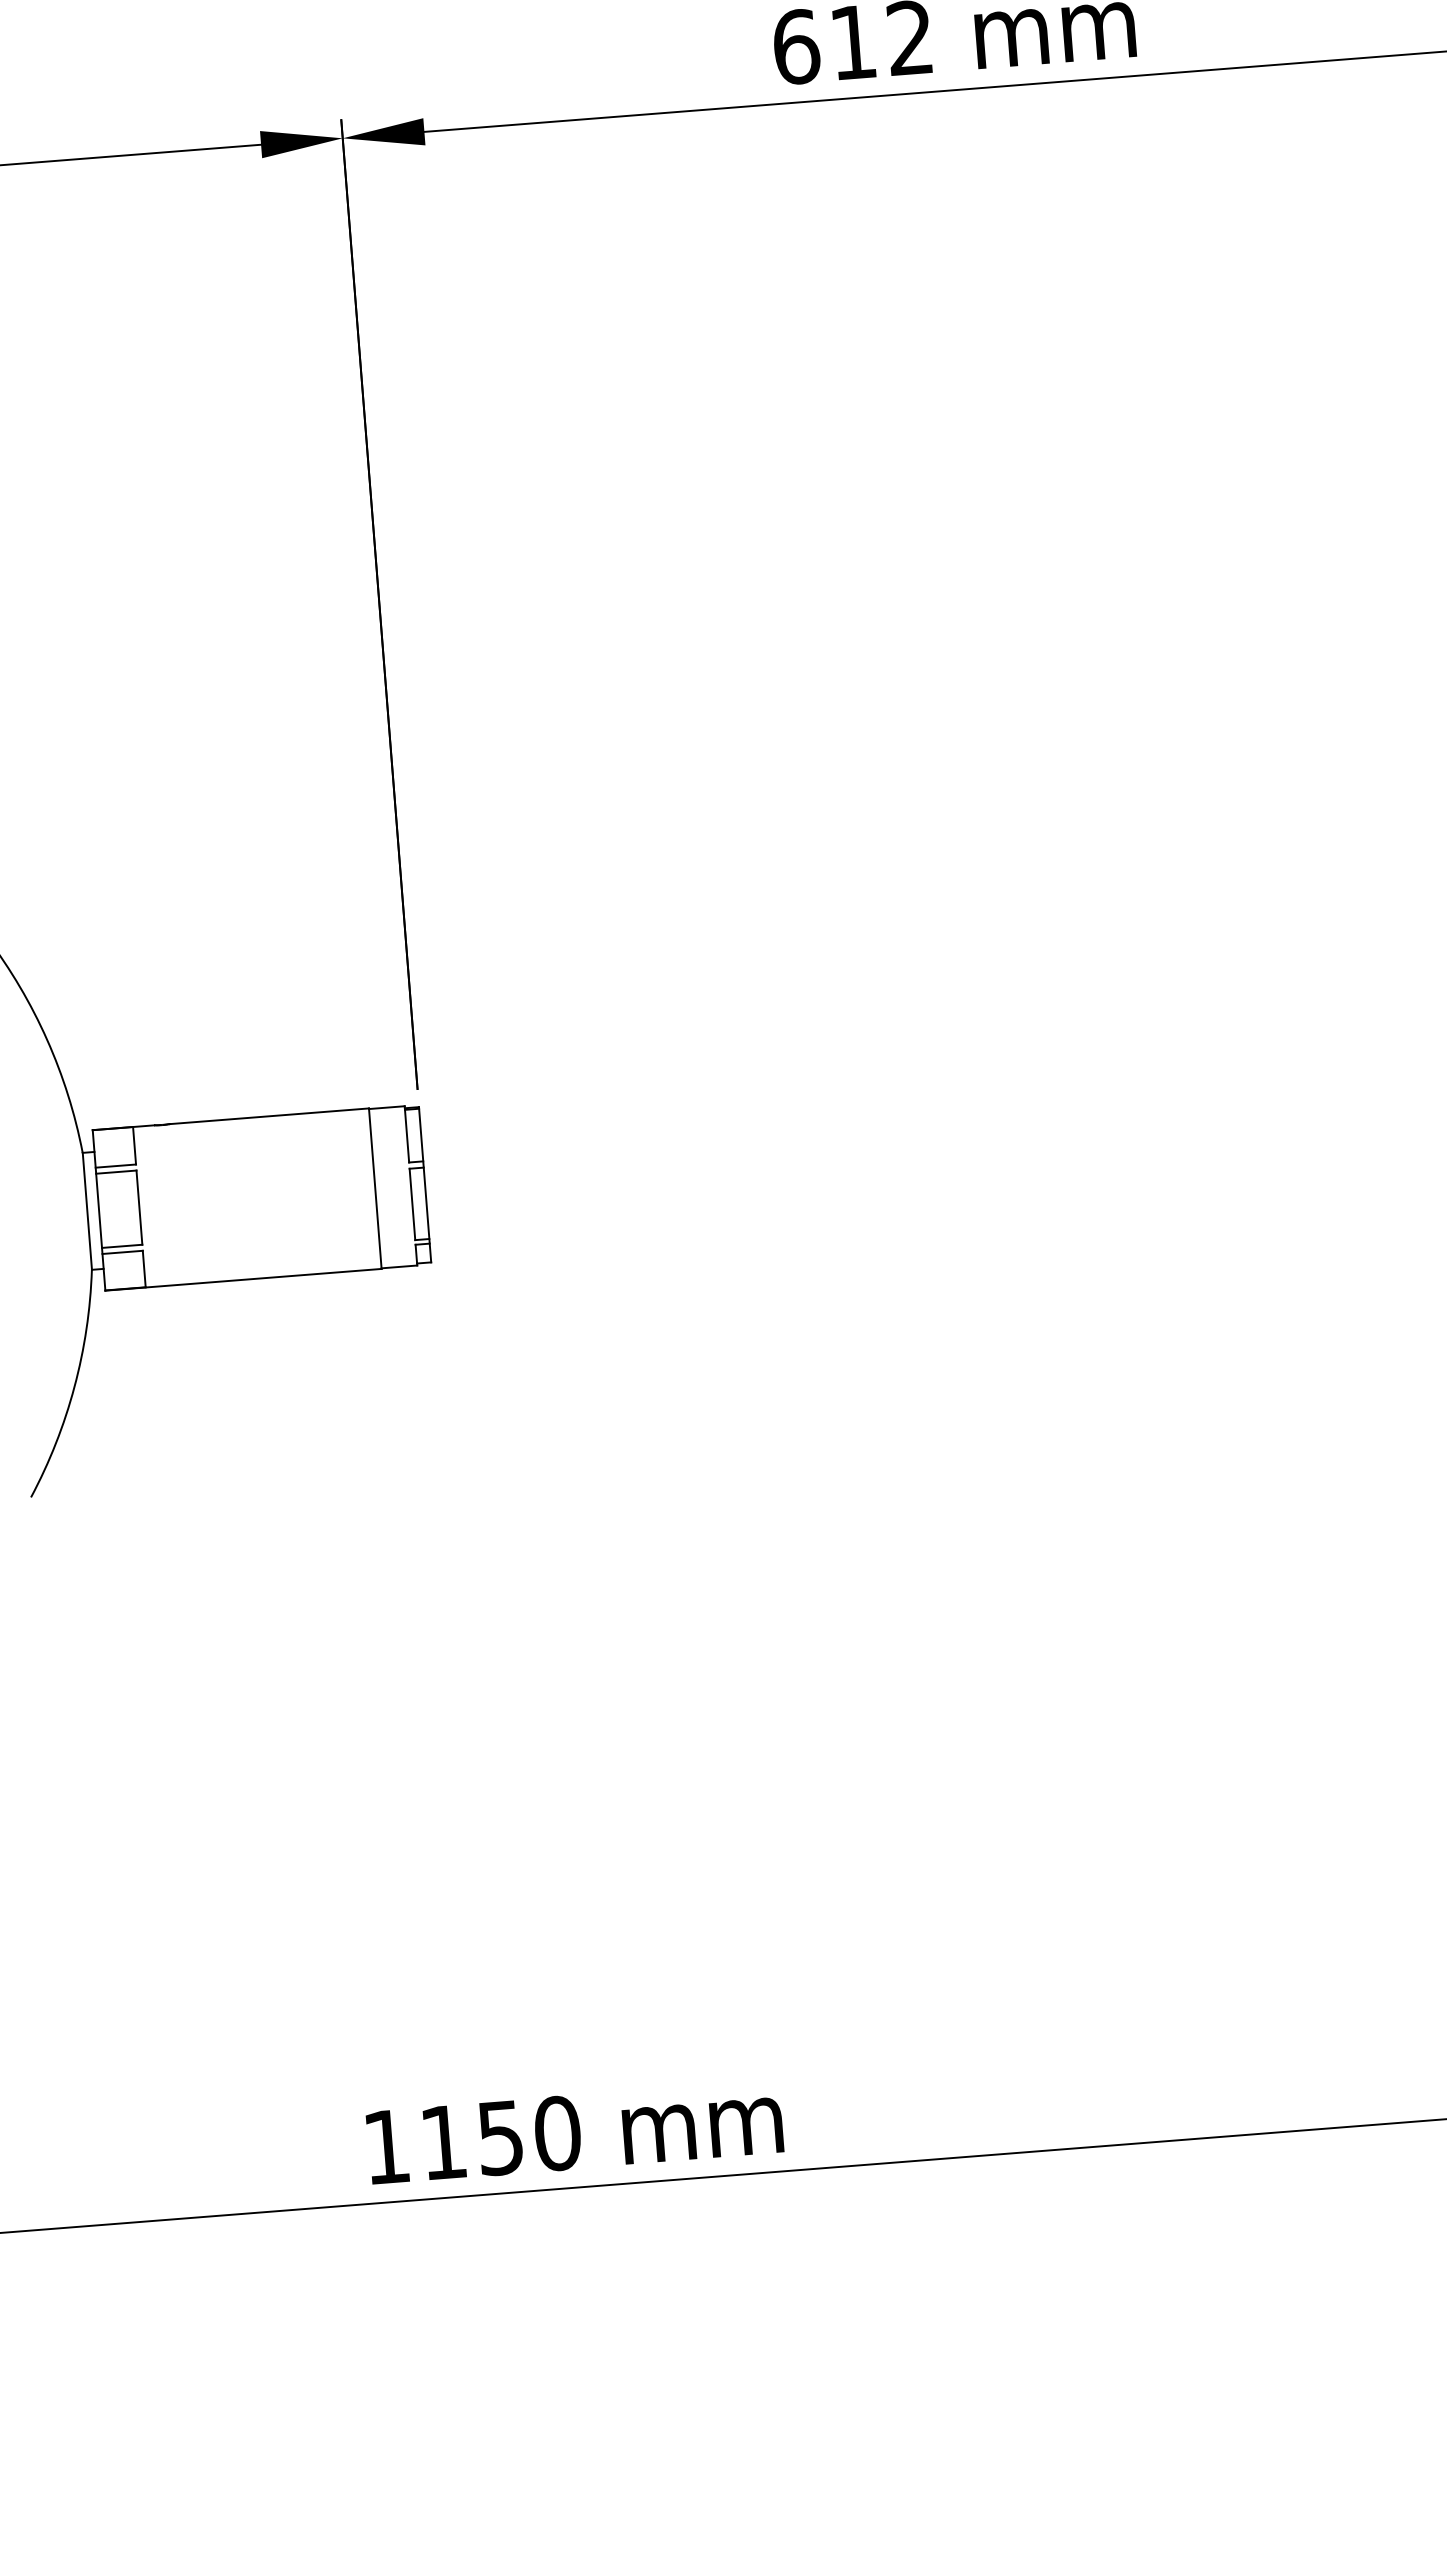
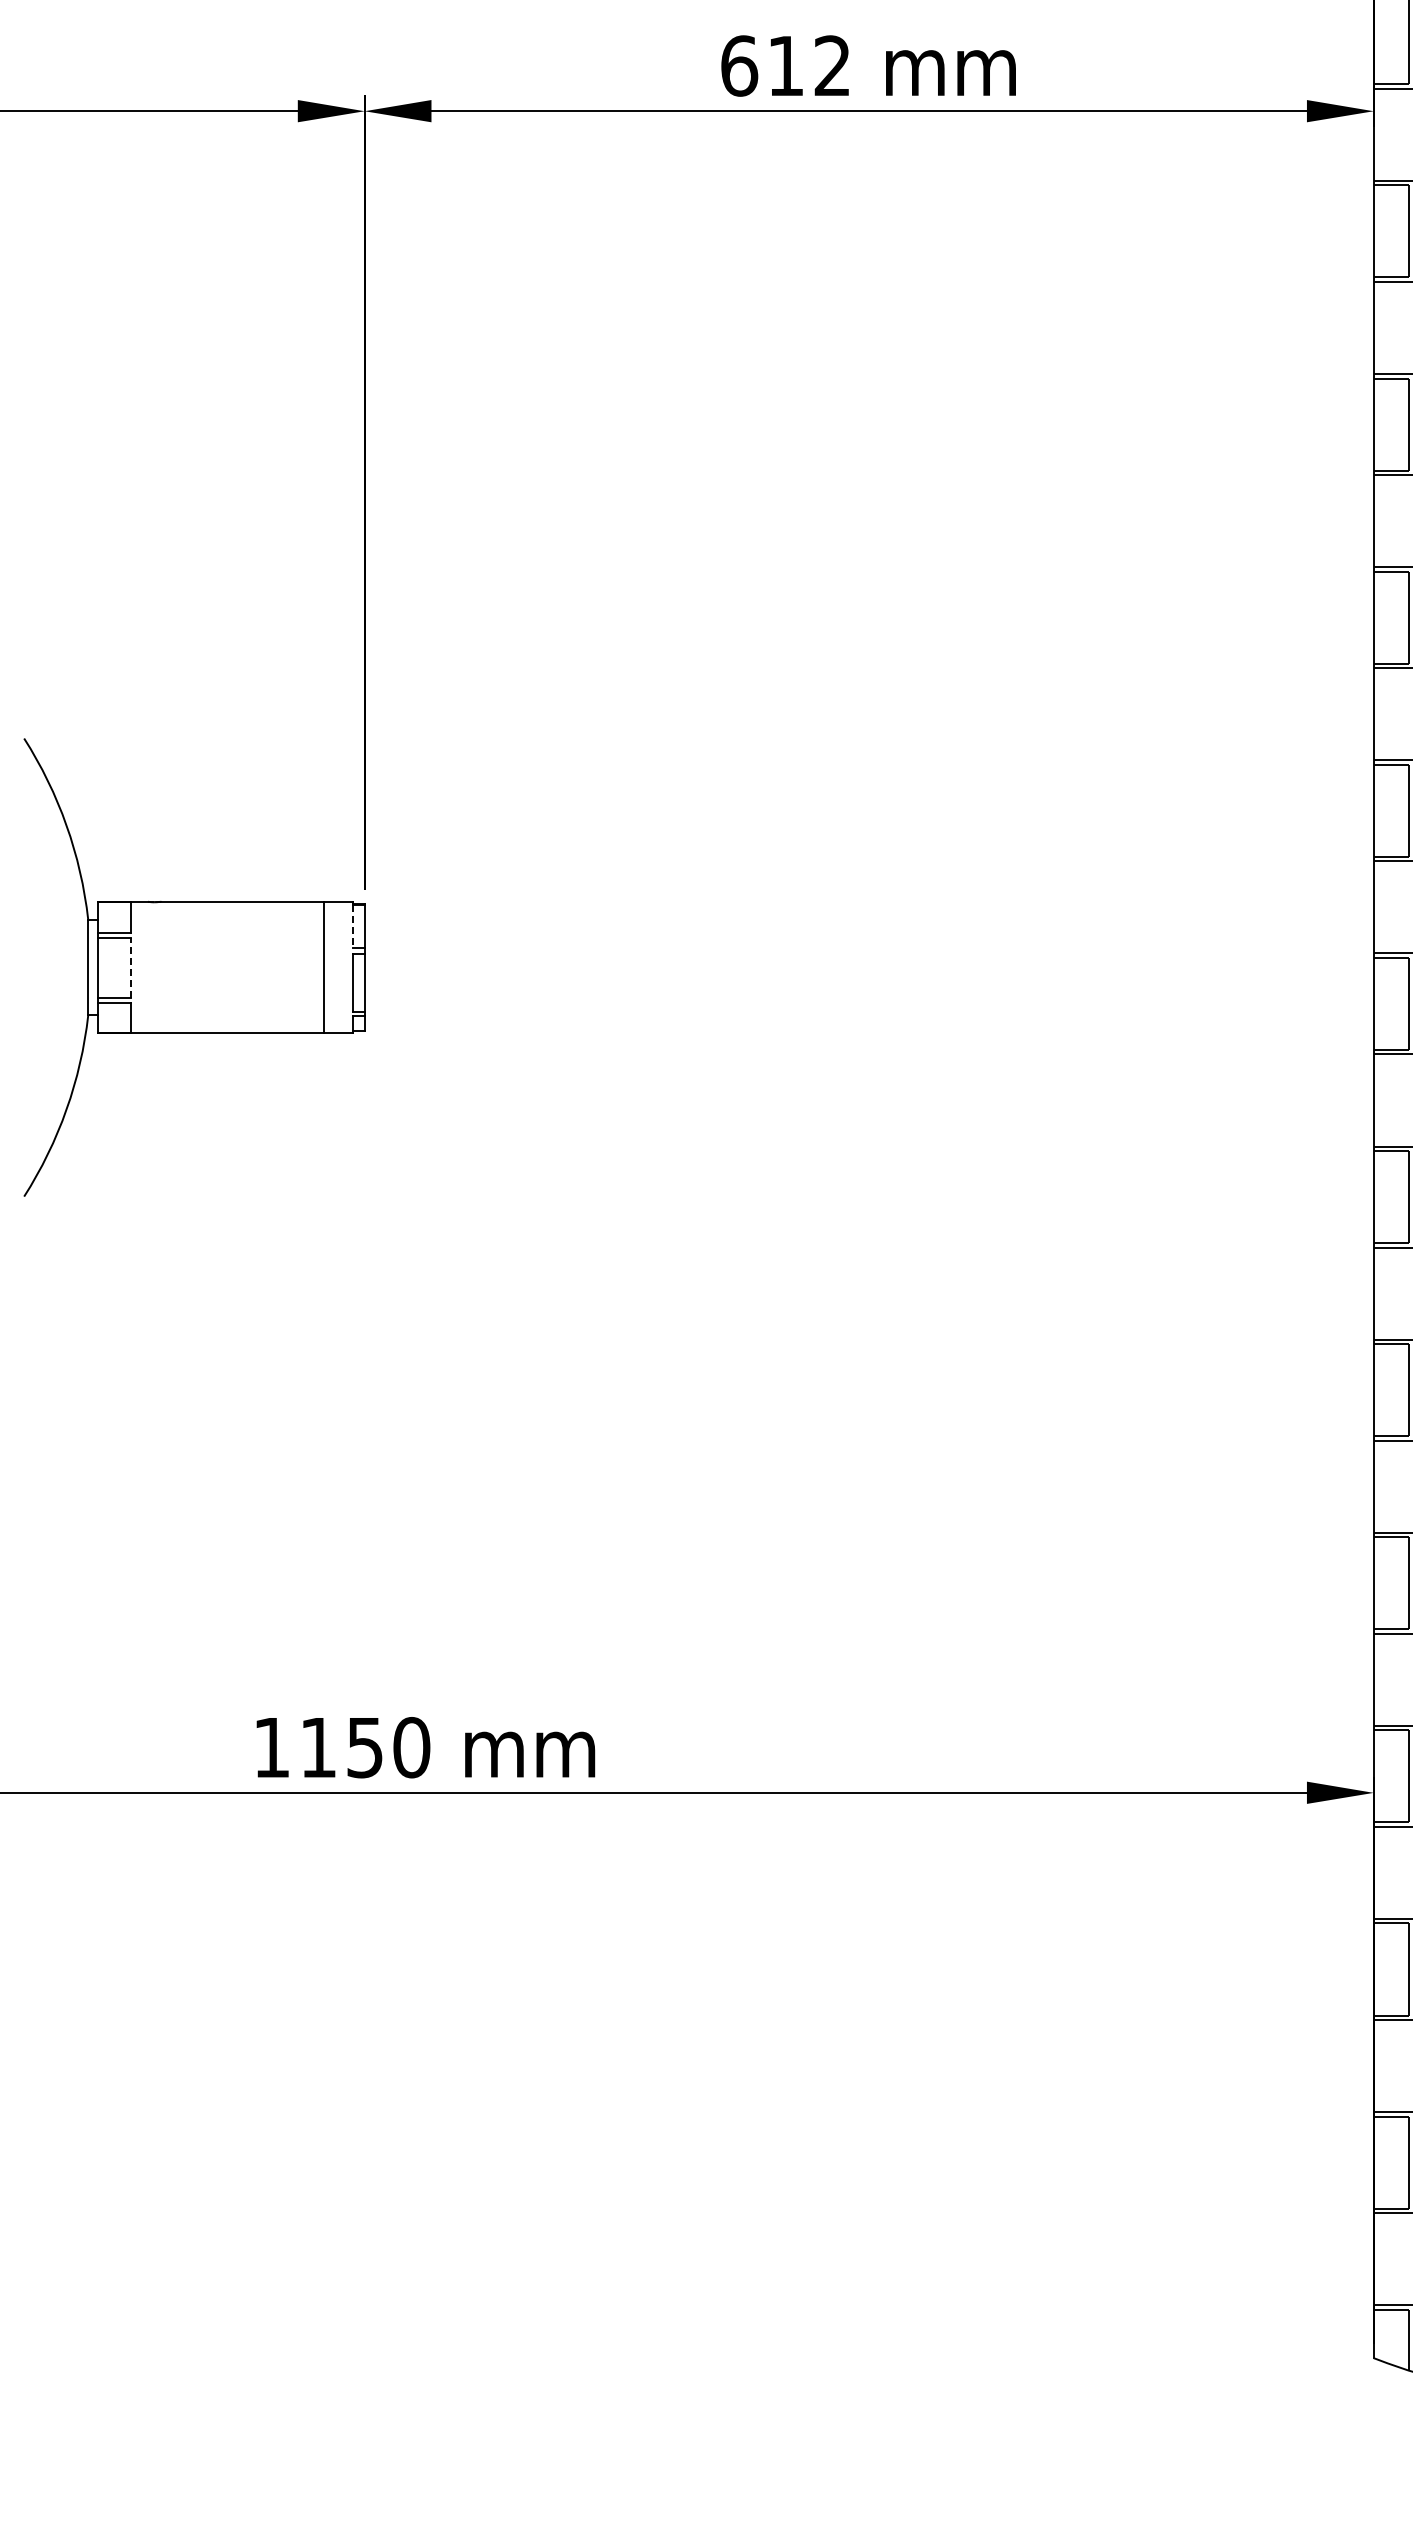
line: (407, 1135) -> (353, 926), solid -> dashed
line: (138, 1207) -> (130, 967), solid -> dashed

